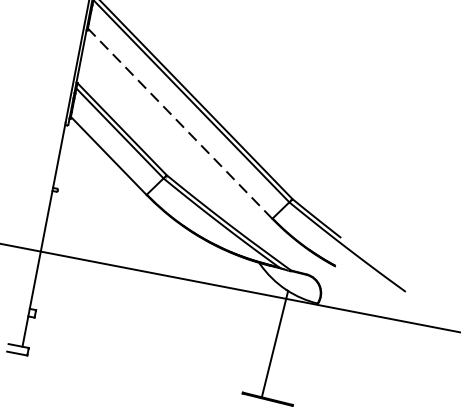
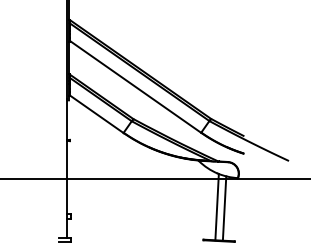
line: (178, 123) -> (134, 86), dashed -> solid
line: (286, 348) -> (224, 208), added

